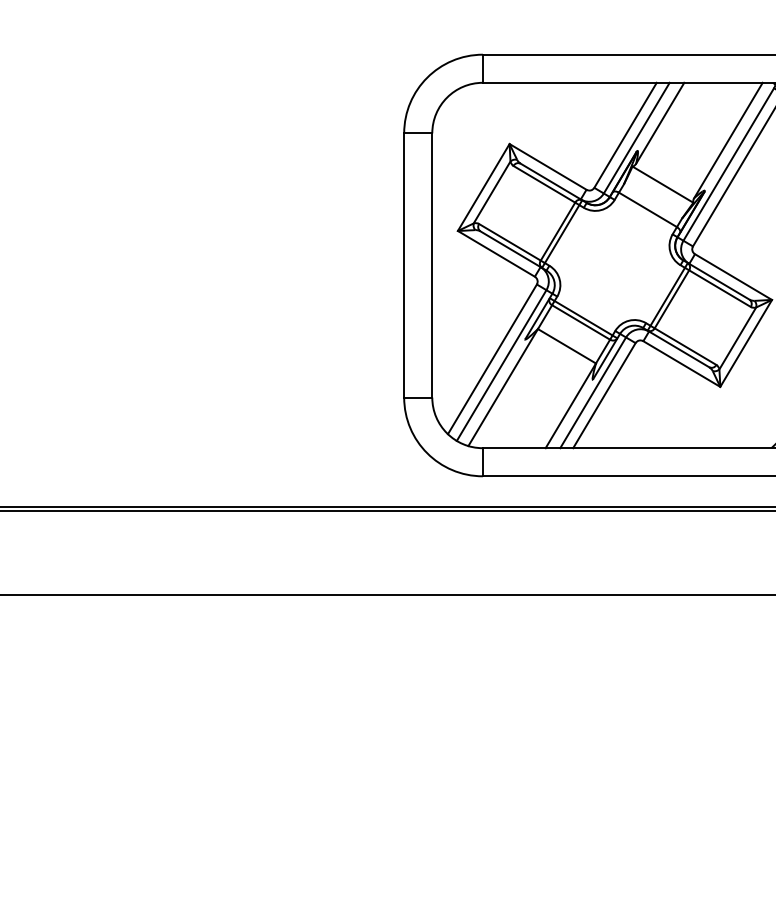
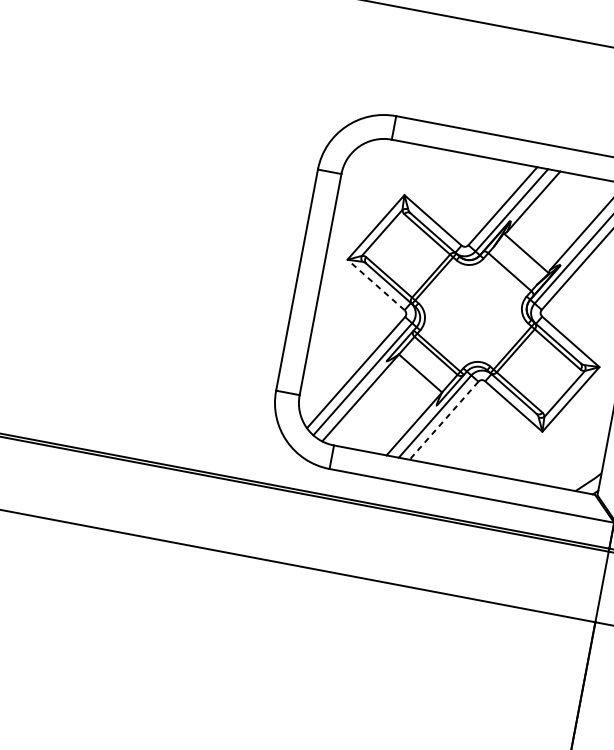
line: (496, 253) -> (376, 284), solid -> dashed
line: (604, 396) -> (443, 421), solid -> dashed

